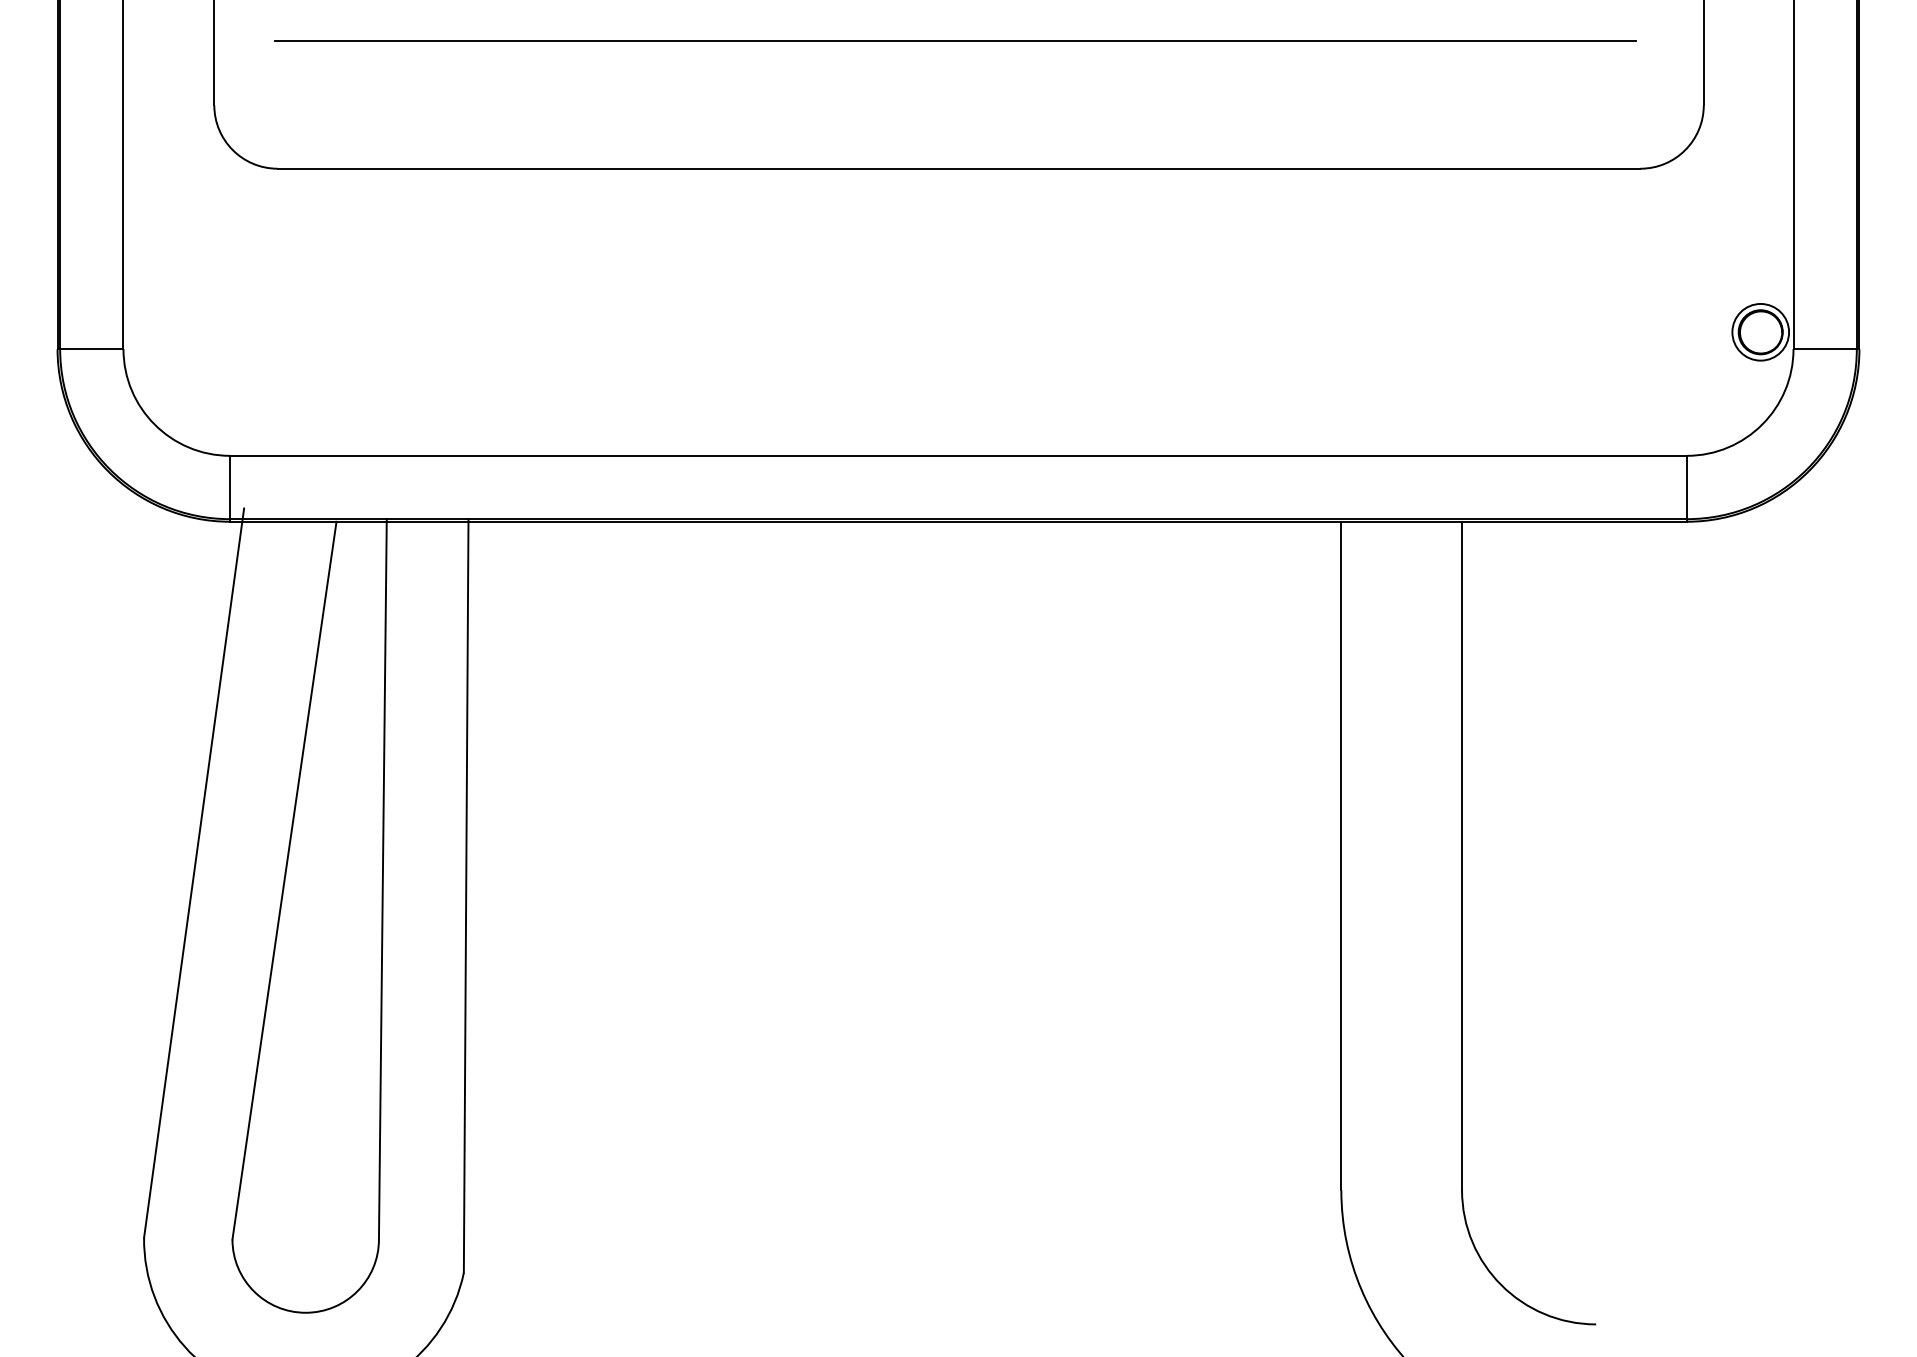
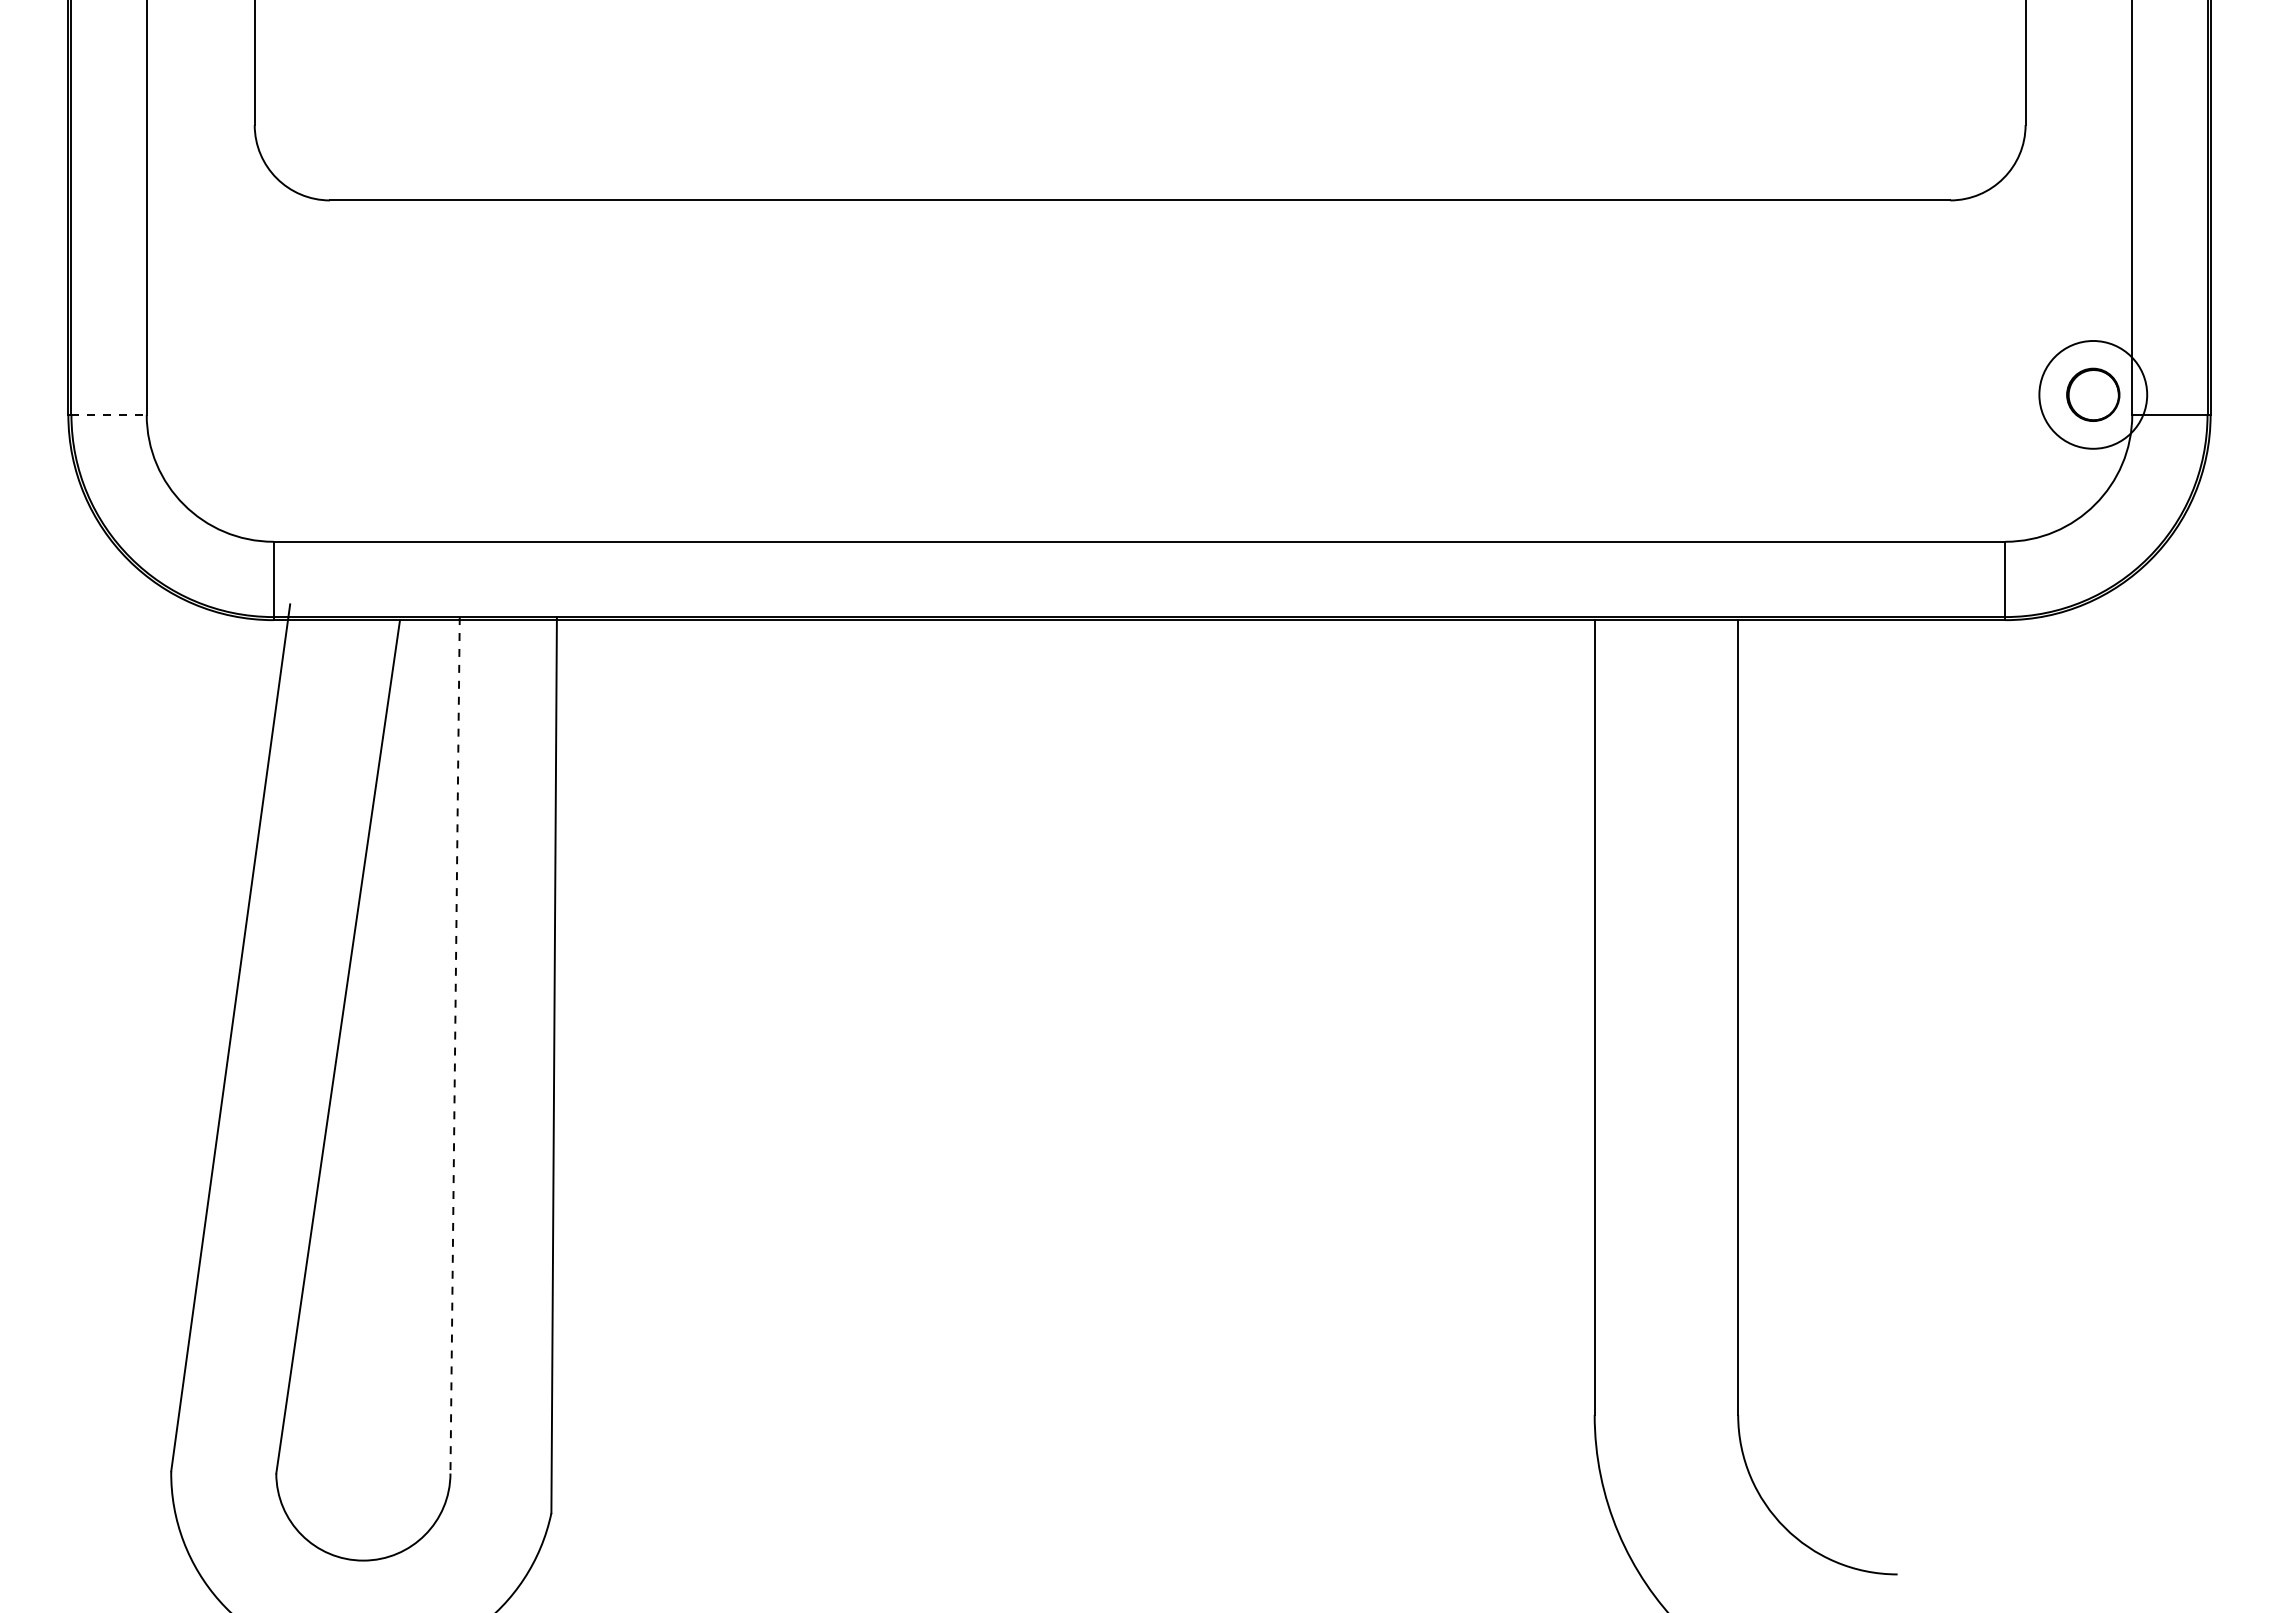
line: (955, 40) -> (1135, 48), removed
circle: (1760, 331) -> (2092, 394), size x1.6
line: (92, 348) -> (109, 414), solid -> dashed
line: (383, 879) -> (455, 1045), solid -> dashed

